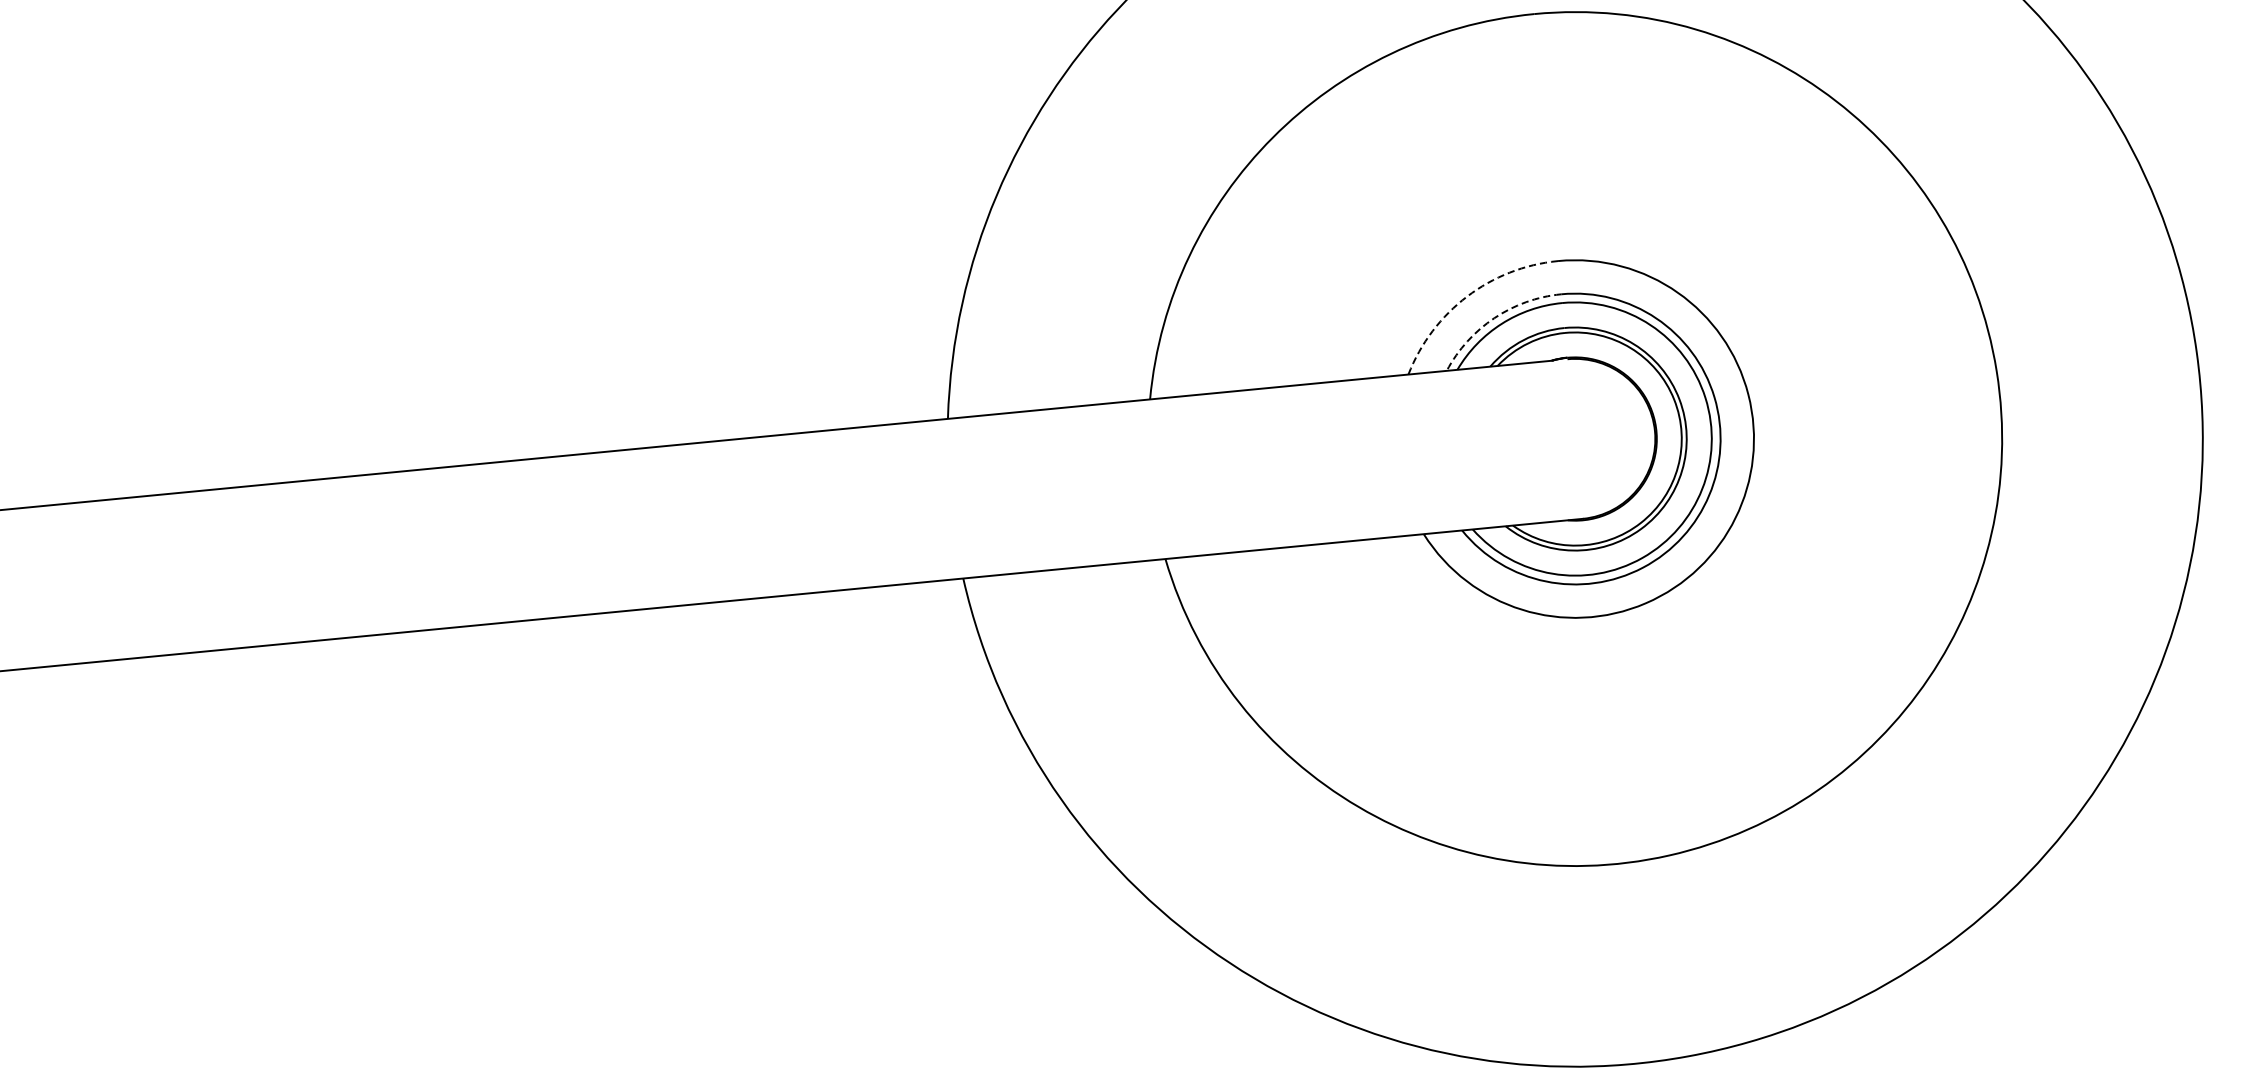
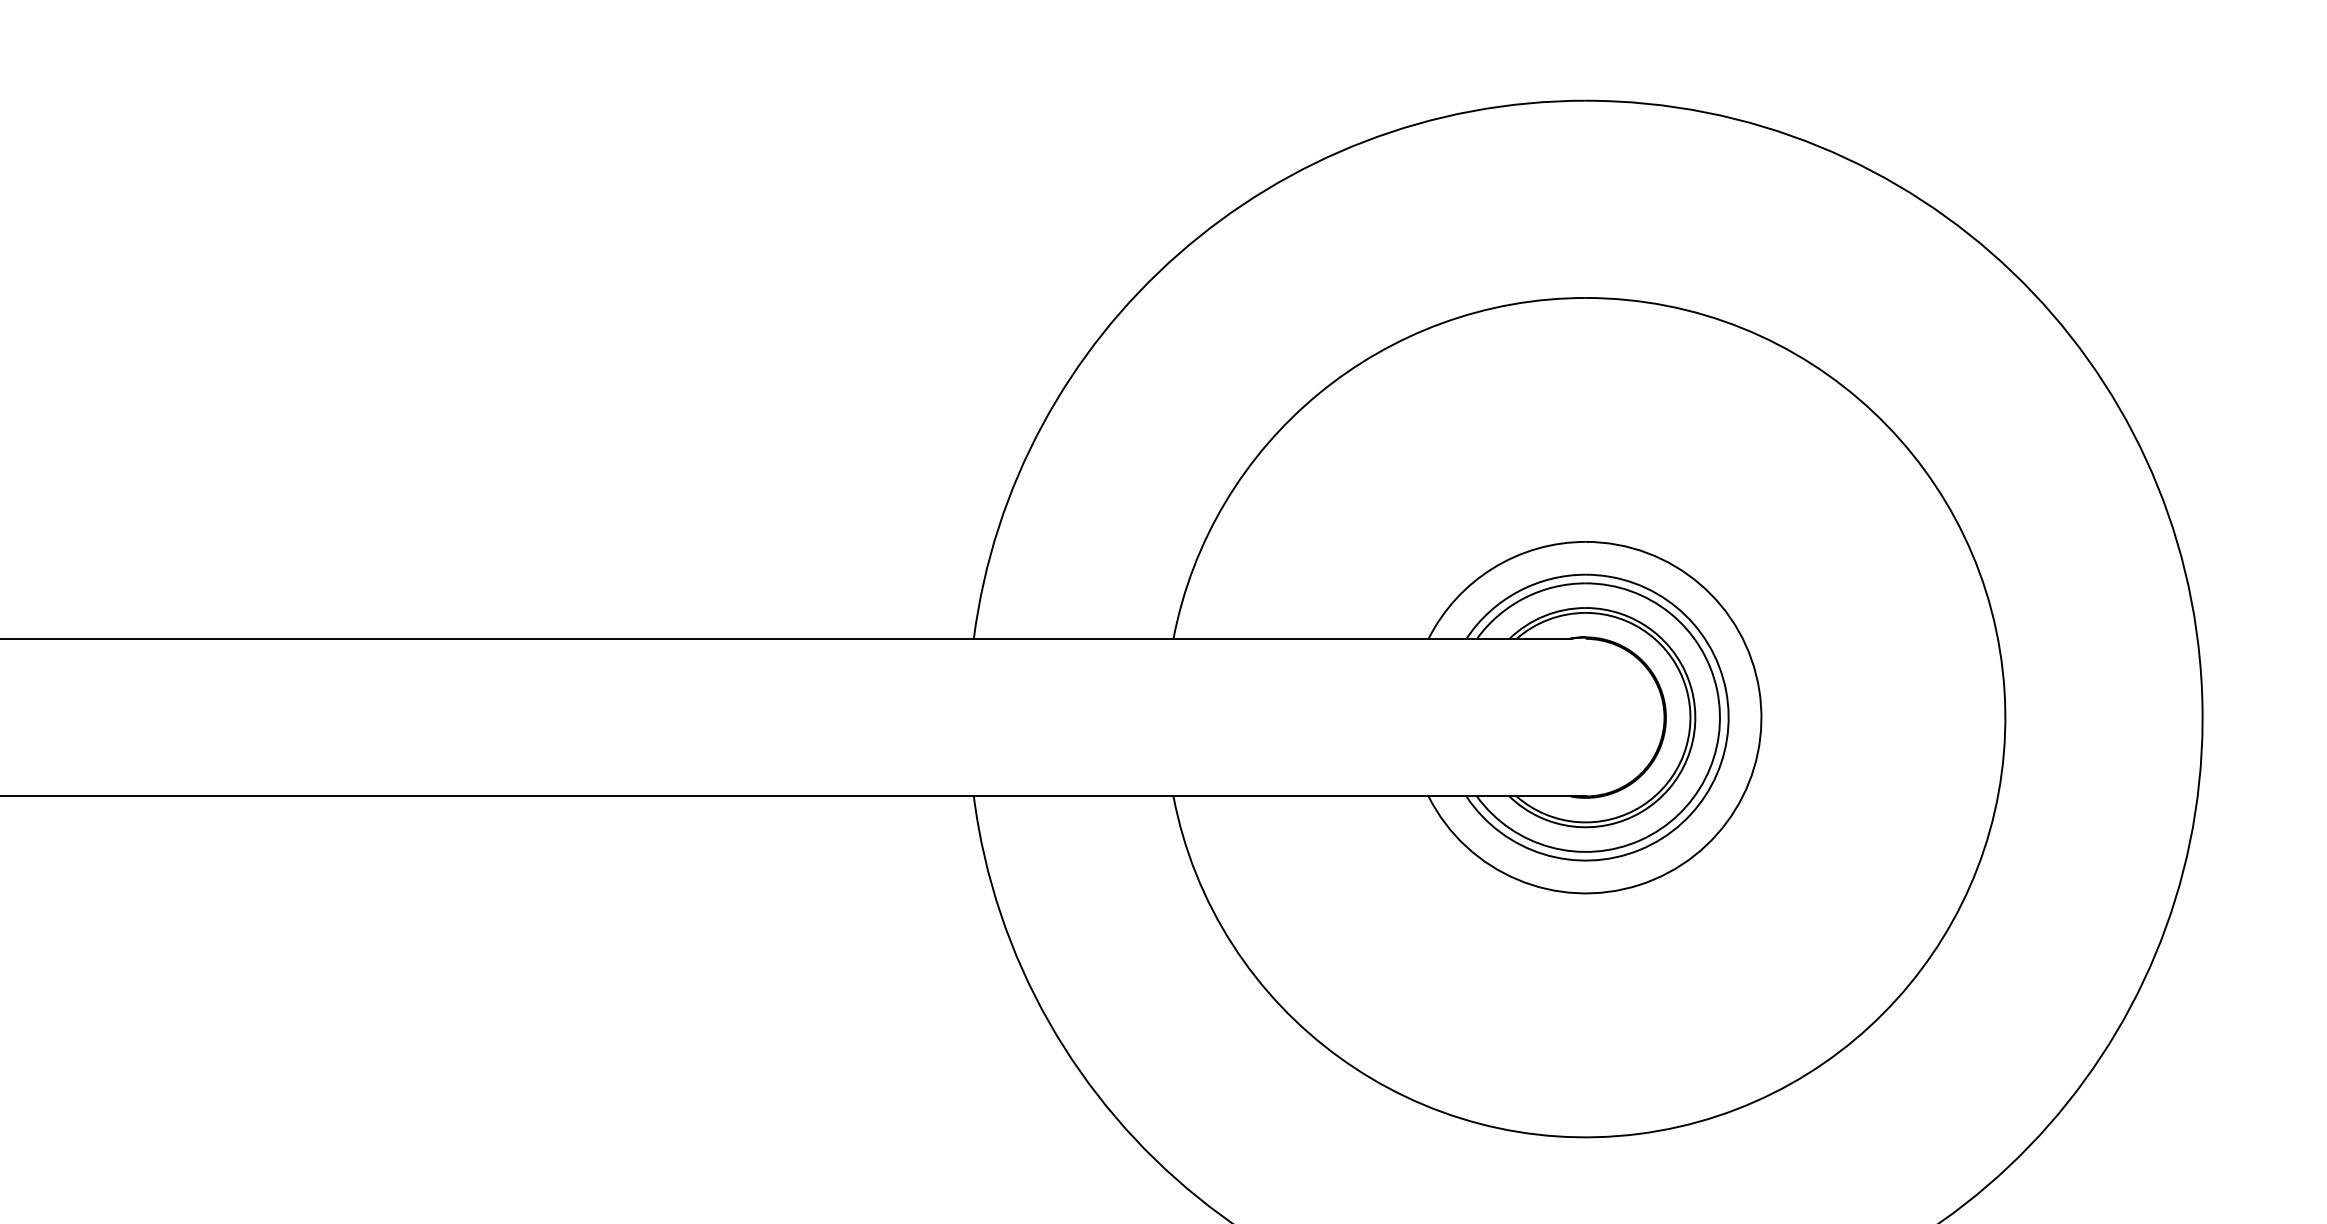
arc: (1467, 297) -> (1493, 568), dashed -> solid
arc: (1494, 317) -> (1518, 591), dashed -> solid

